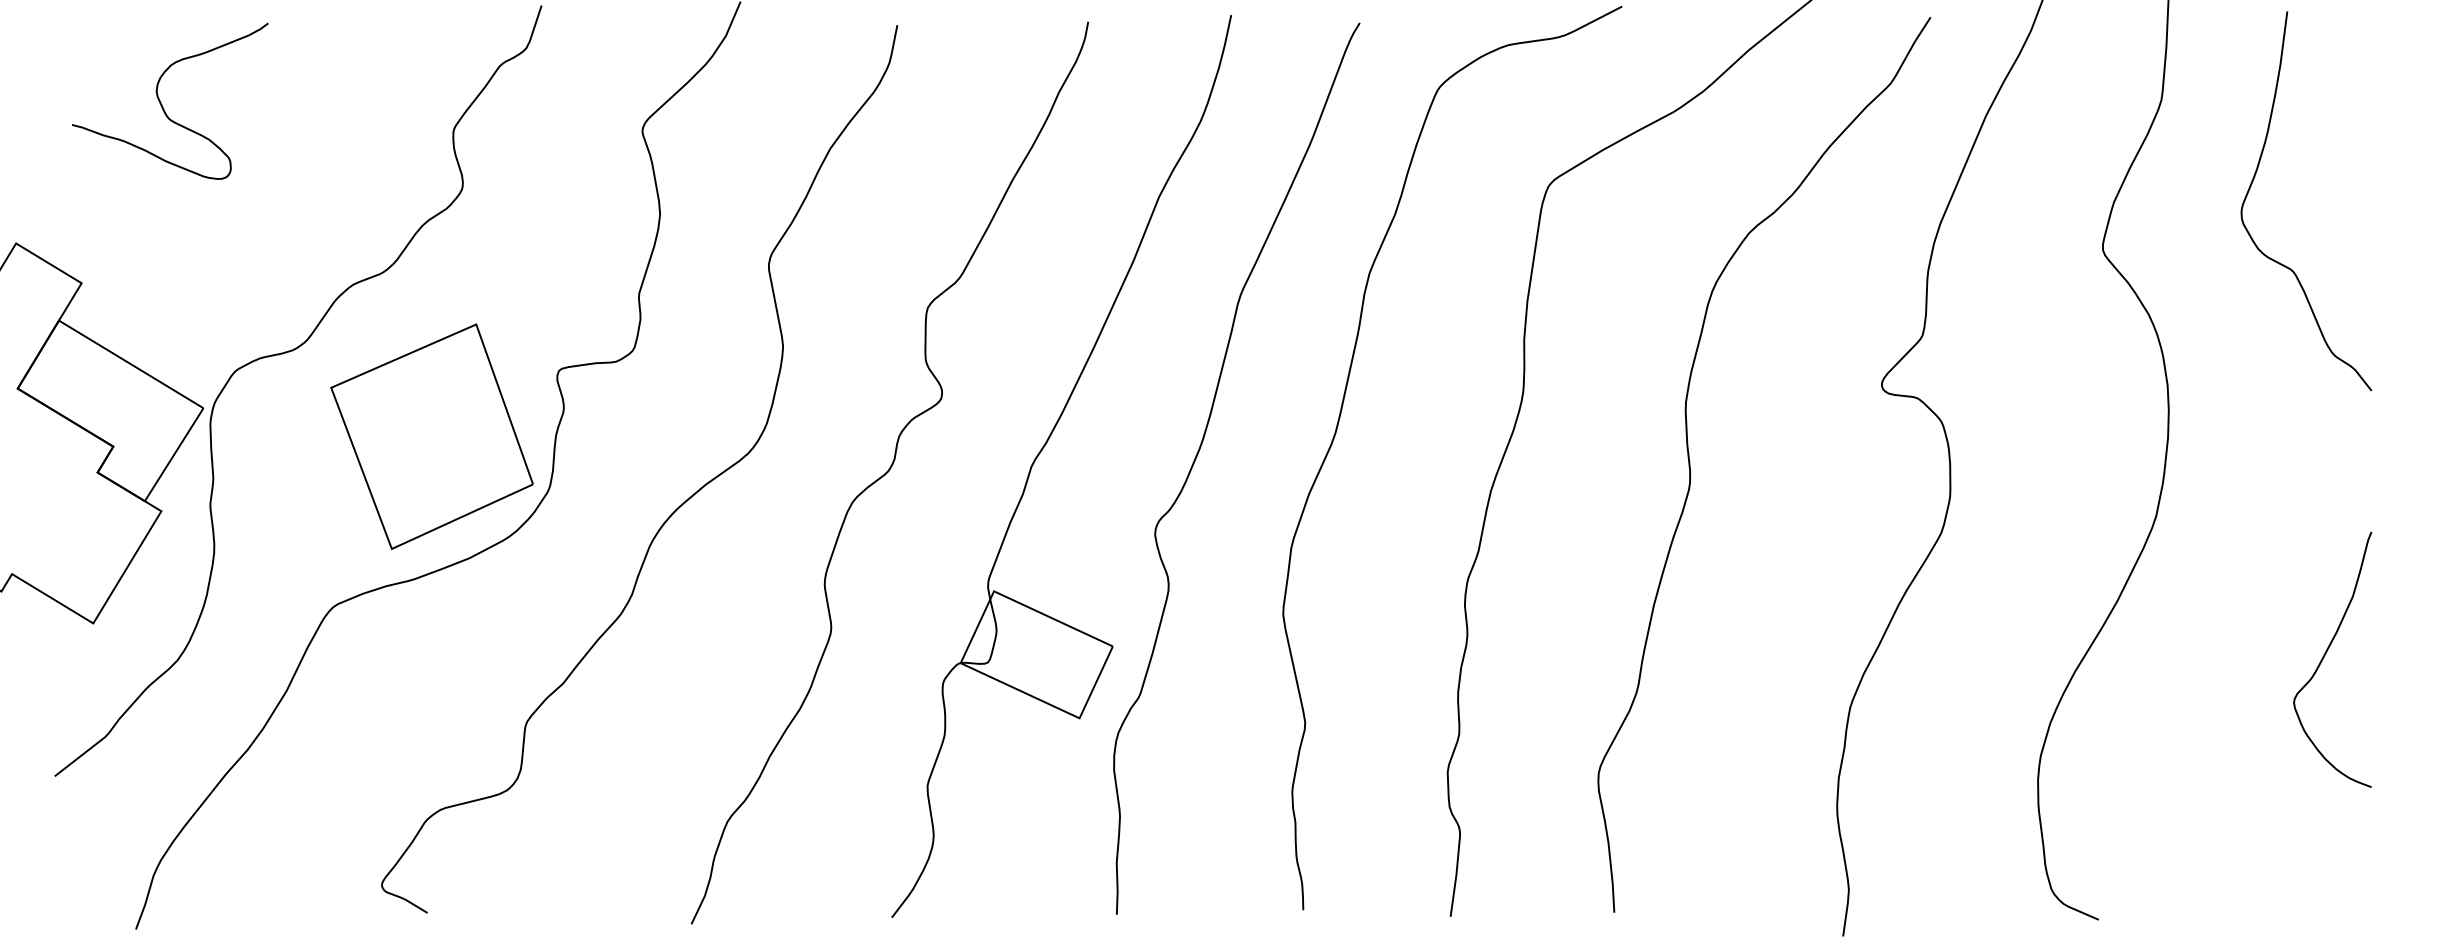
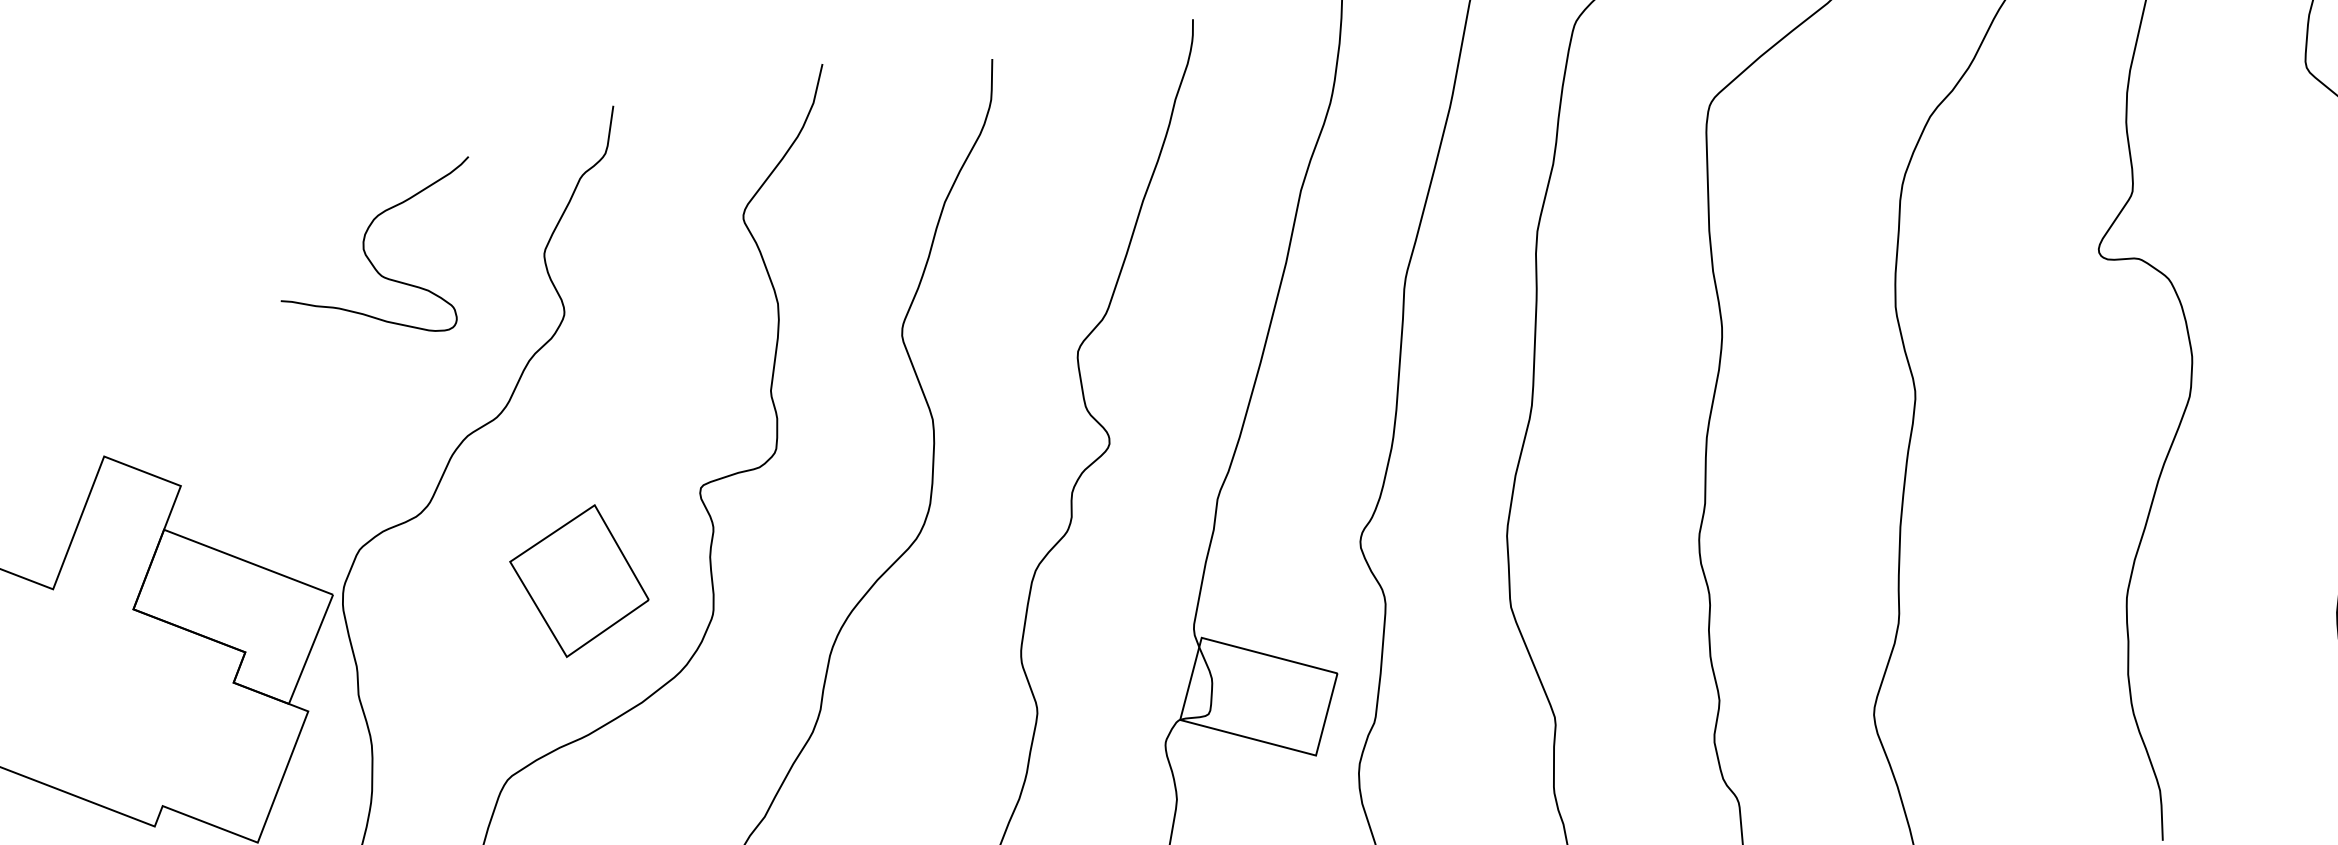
curve: (162, 104) -> (372, 262), moved
part: (431, 436) -> (578, 581), size x0.6

